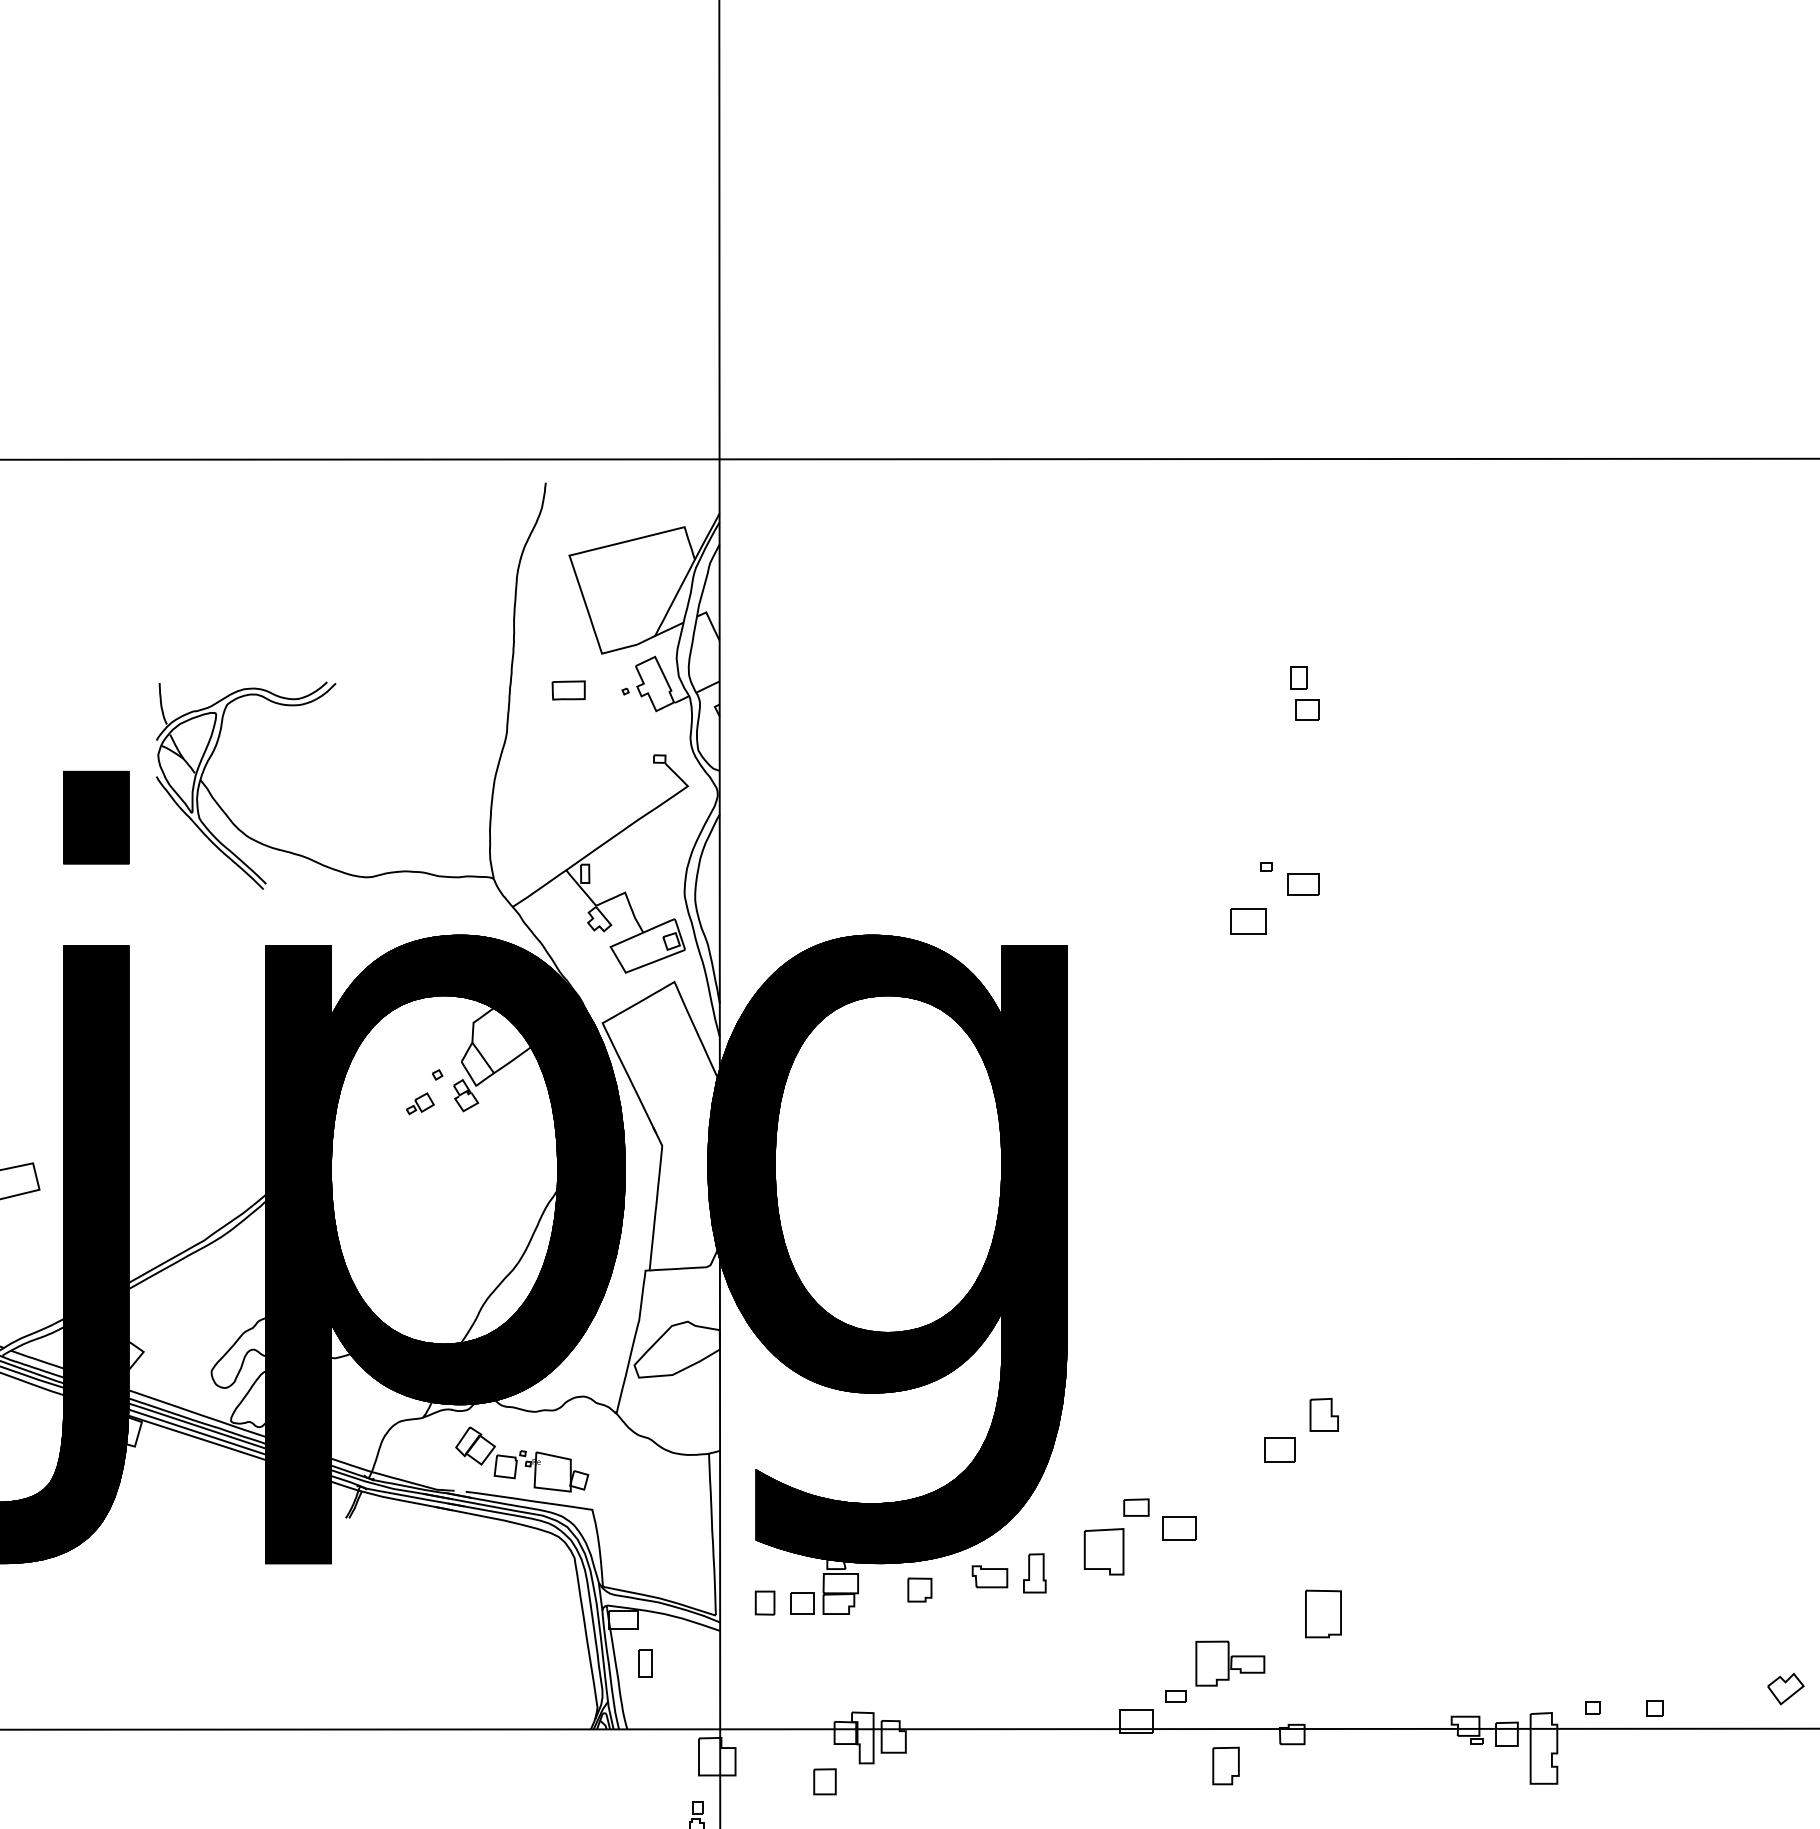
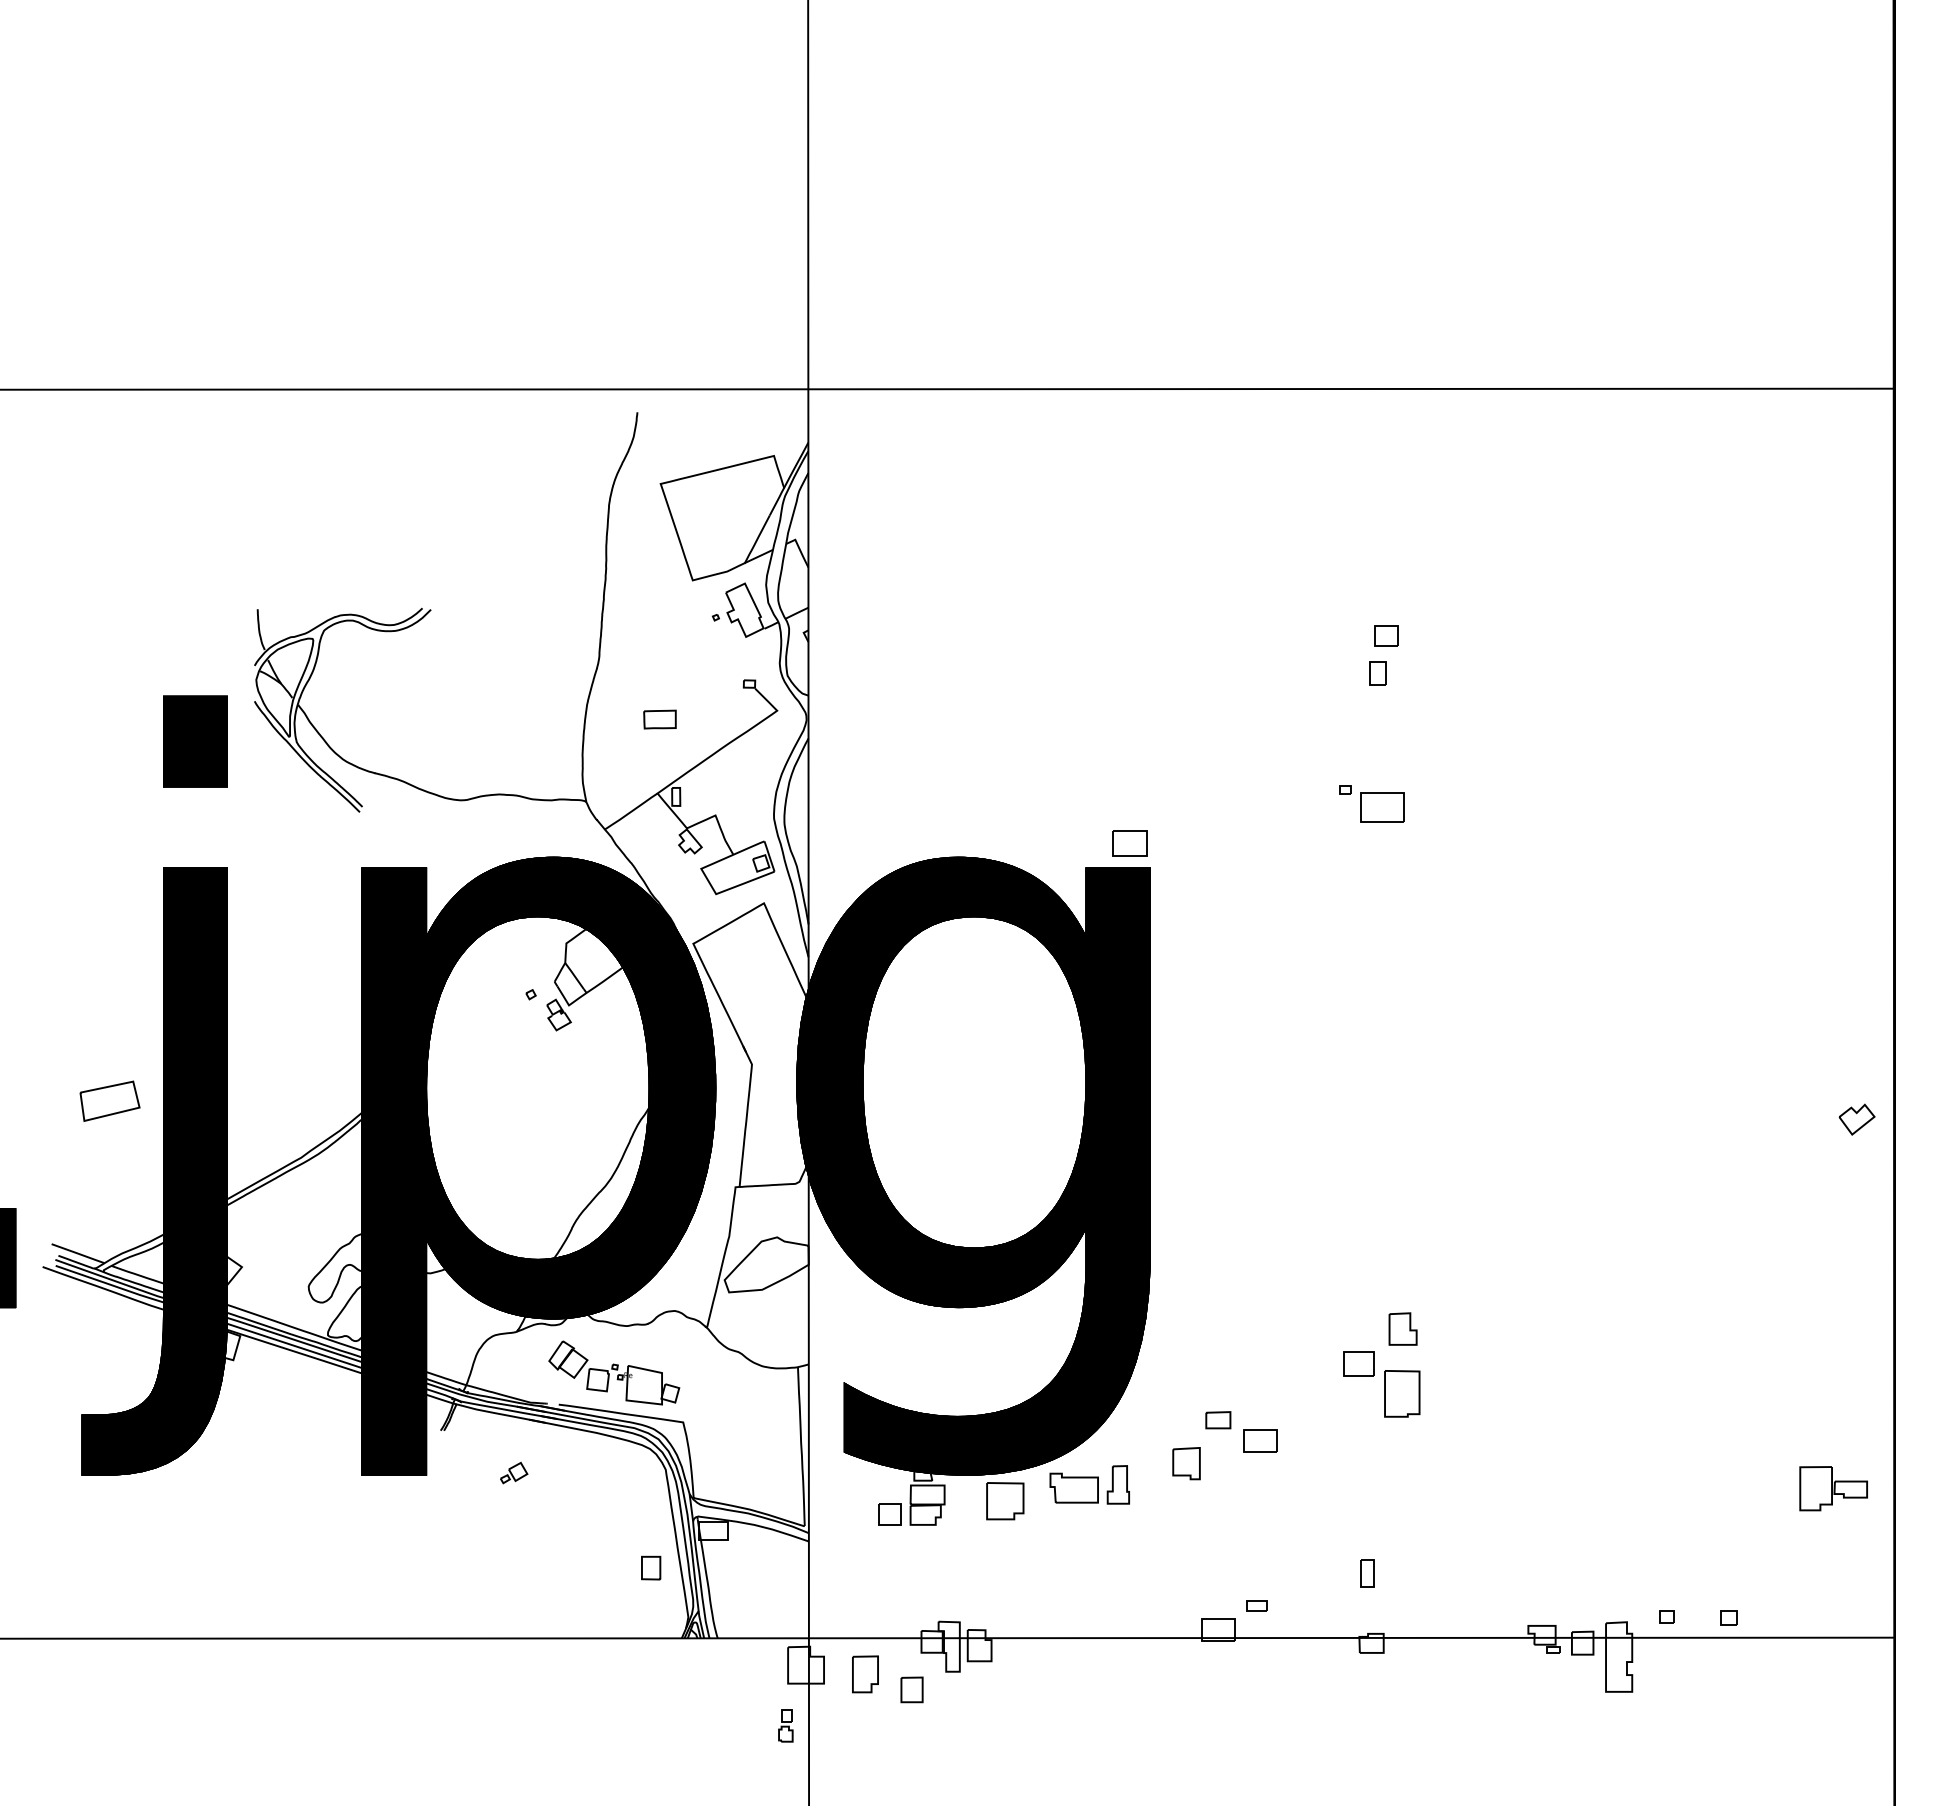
part: (1298, 678) -> (1377, 673), moved
curve: (568, 682) -> (659, 711), moved
part: (1302, 884) -> (1381, 807), size x1.4
part: (1248, 921) -> (1129, 843), moved
part: (420, 1103) -> (514, 1472), moved
part: (1104, 1551) -> (1186, 1463), size x0.7
part: (990, 1577) -> (1074, 1488), size x1.4
part: (920, 1590) -> (1005, 1501), size x1.6
part: (765, 1602) -> (651, 1567), moved
part: (1323, 1613) -> (1402, 1393), moved
part: (645, 1663) -> (1367, 1573), moved
part: (1230, 1663) -> (1833, 1488), moved
part: (1785, 1688) -> (1856, 1119), moved
part: (1226, 1766) -> (865, 1674), moved

